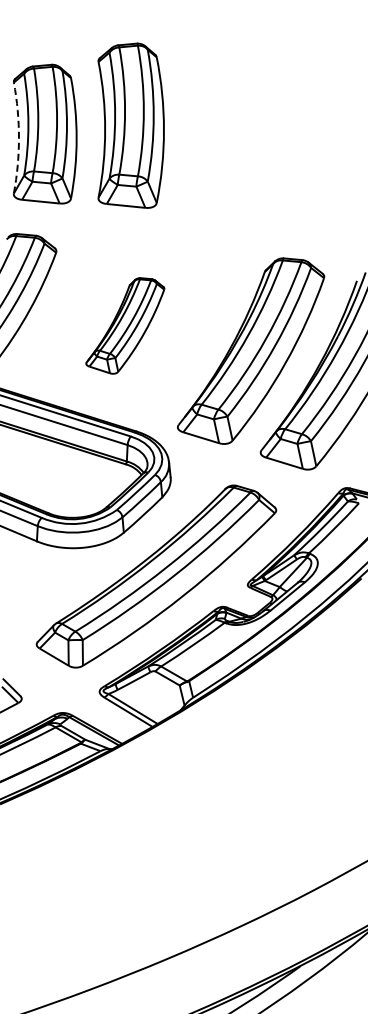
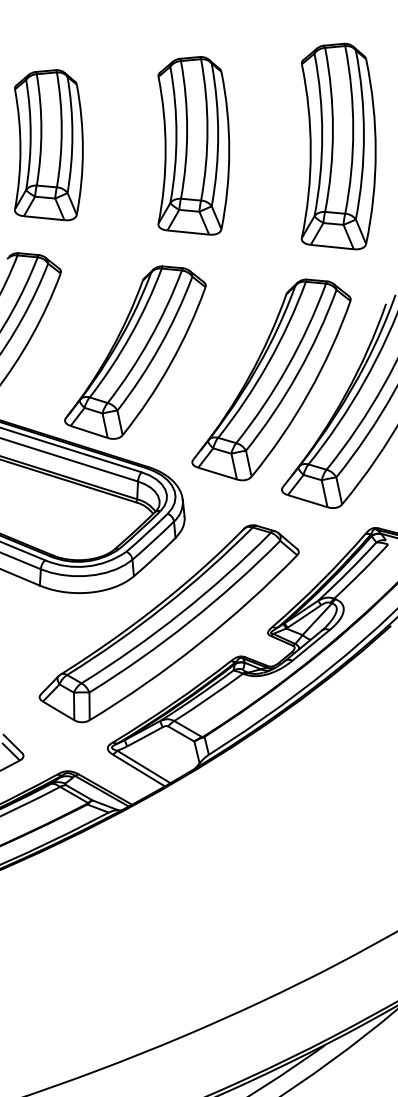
part: (130, 125) -> (193, 145), moved
part: (313, 135) -> (339, 146), added
arc: (18, 138) -> (19, 149), dashed -> solid
part: (125, 325) -> (135, 352), size x1.67

